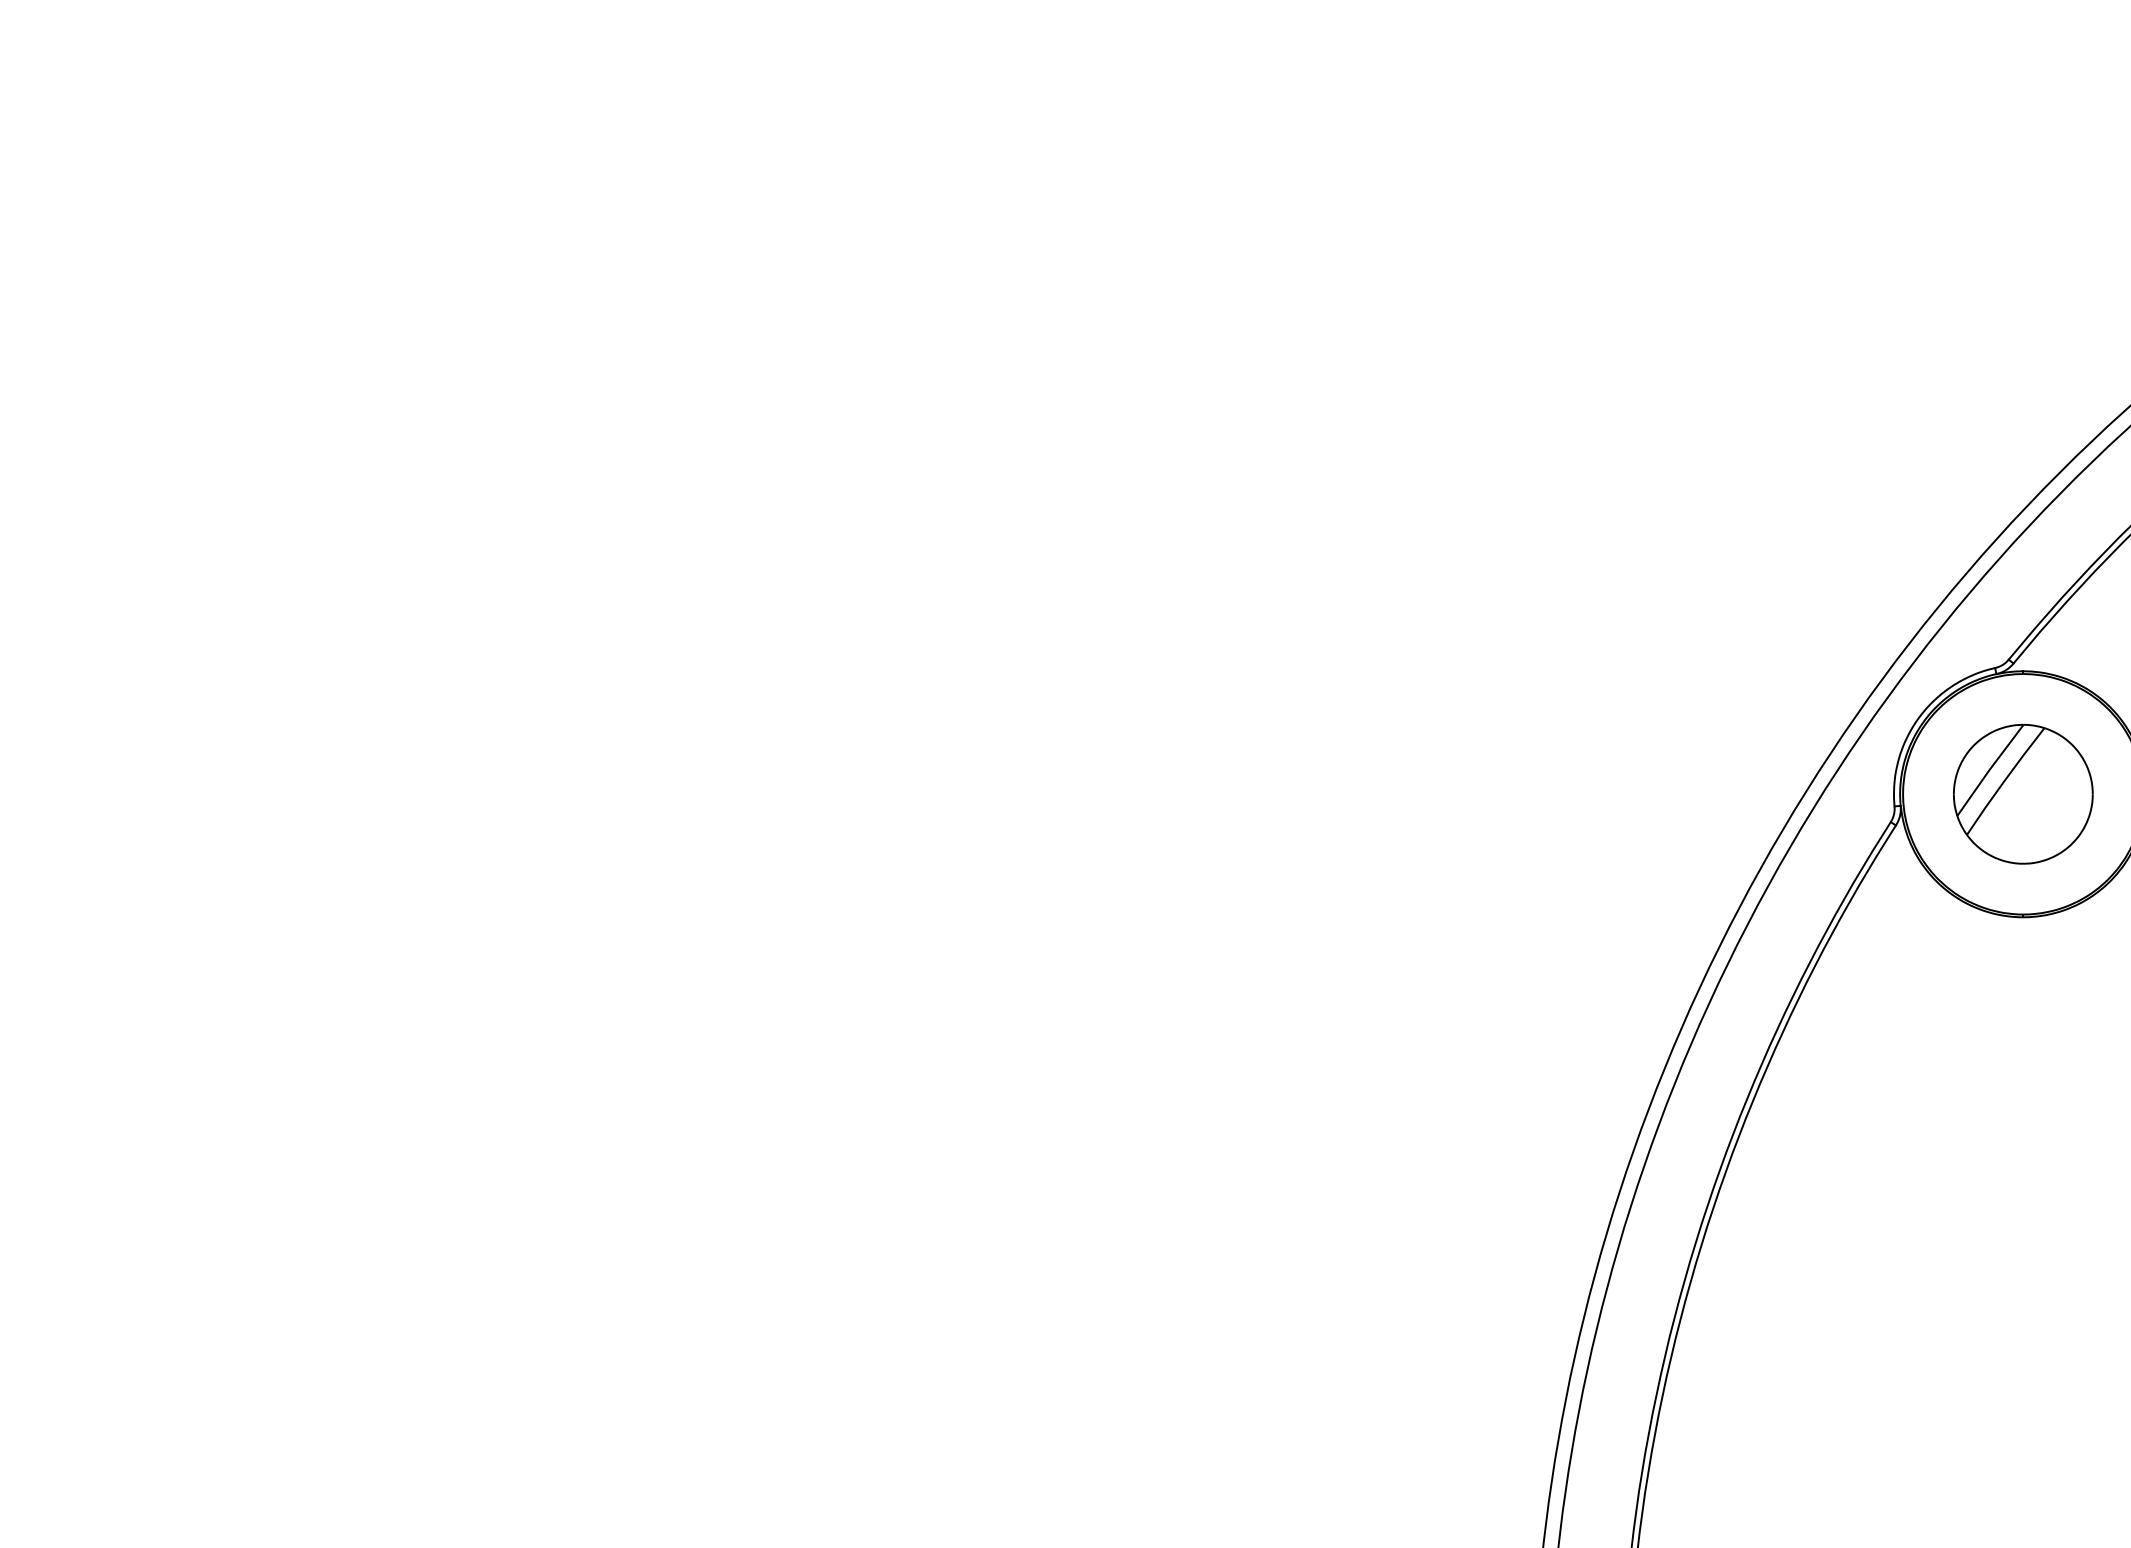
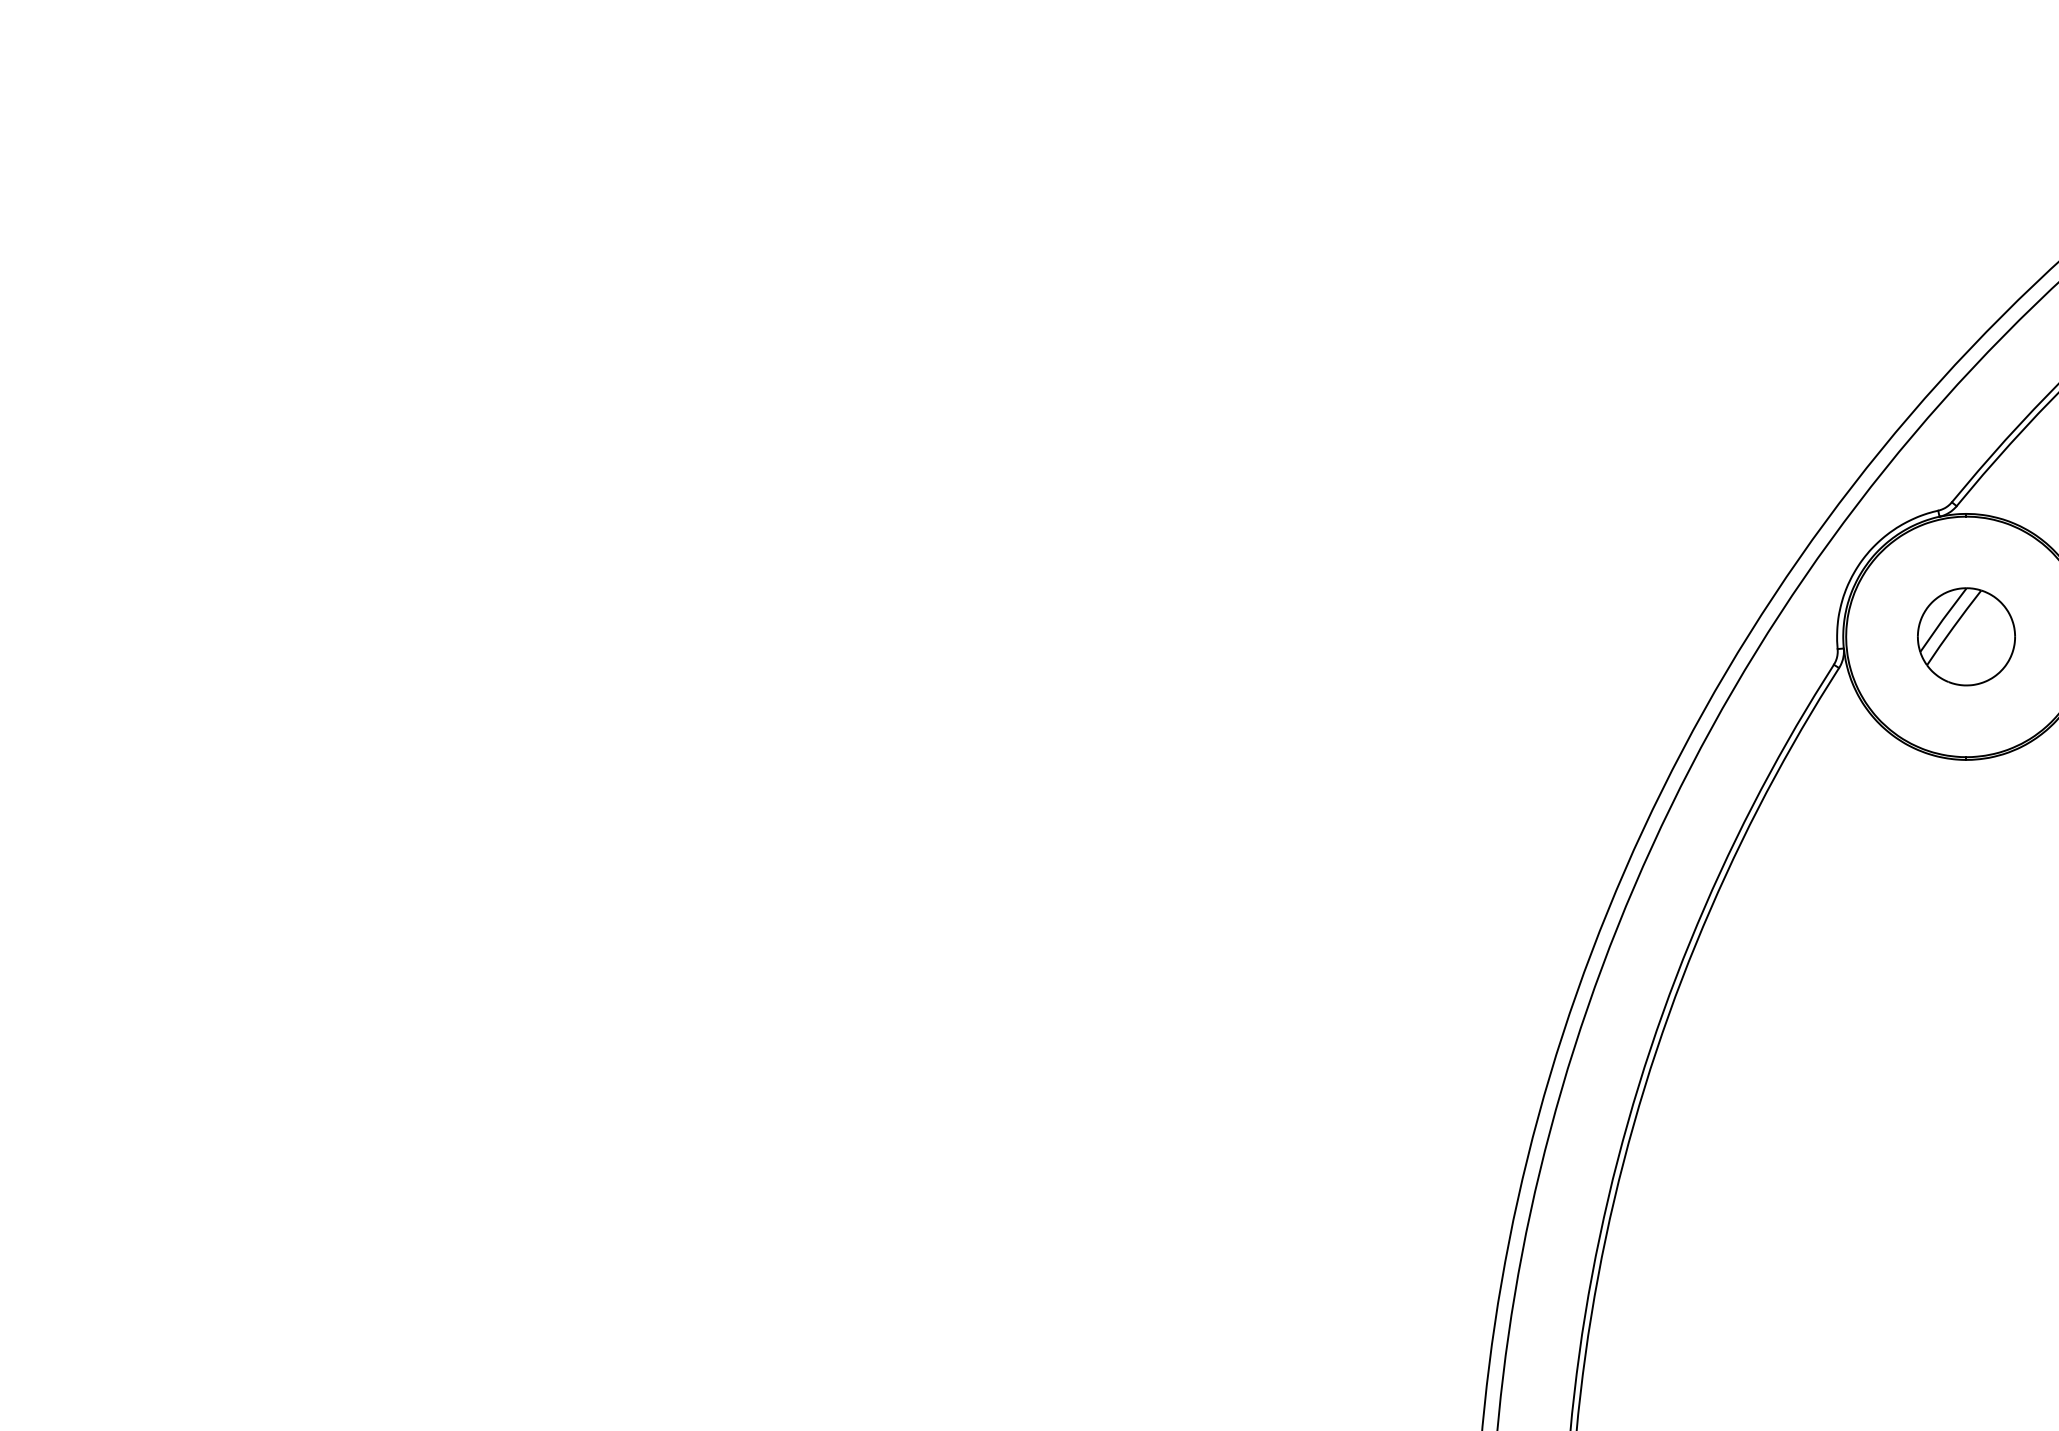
part: (2023, 793) -> (1966, 636), size x0.7

